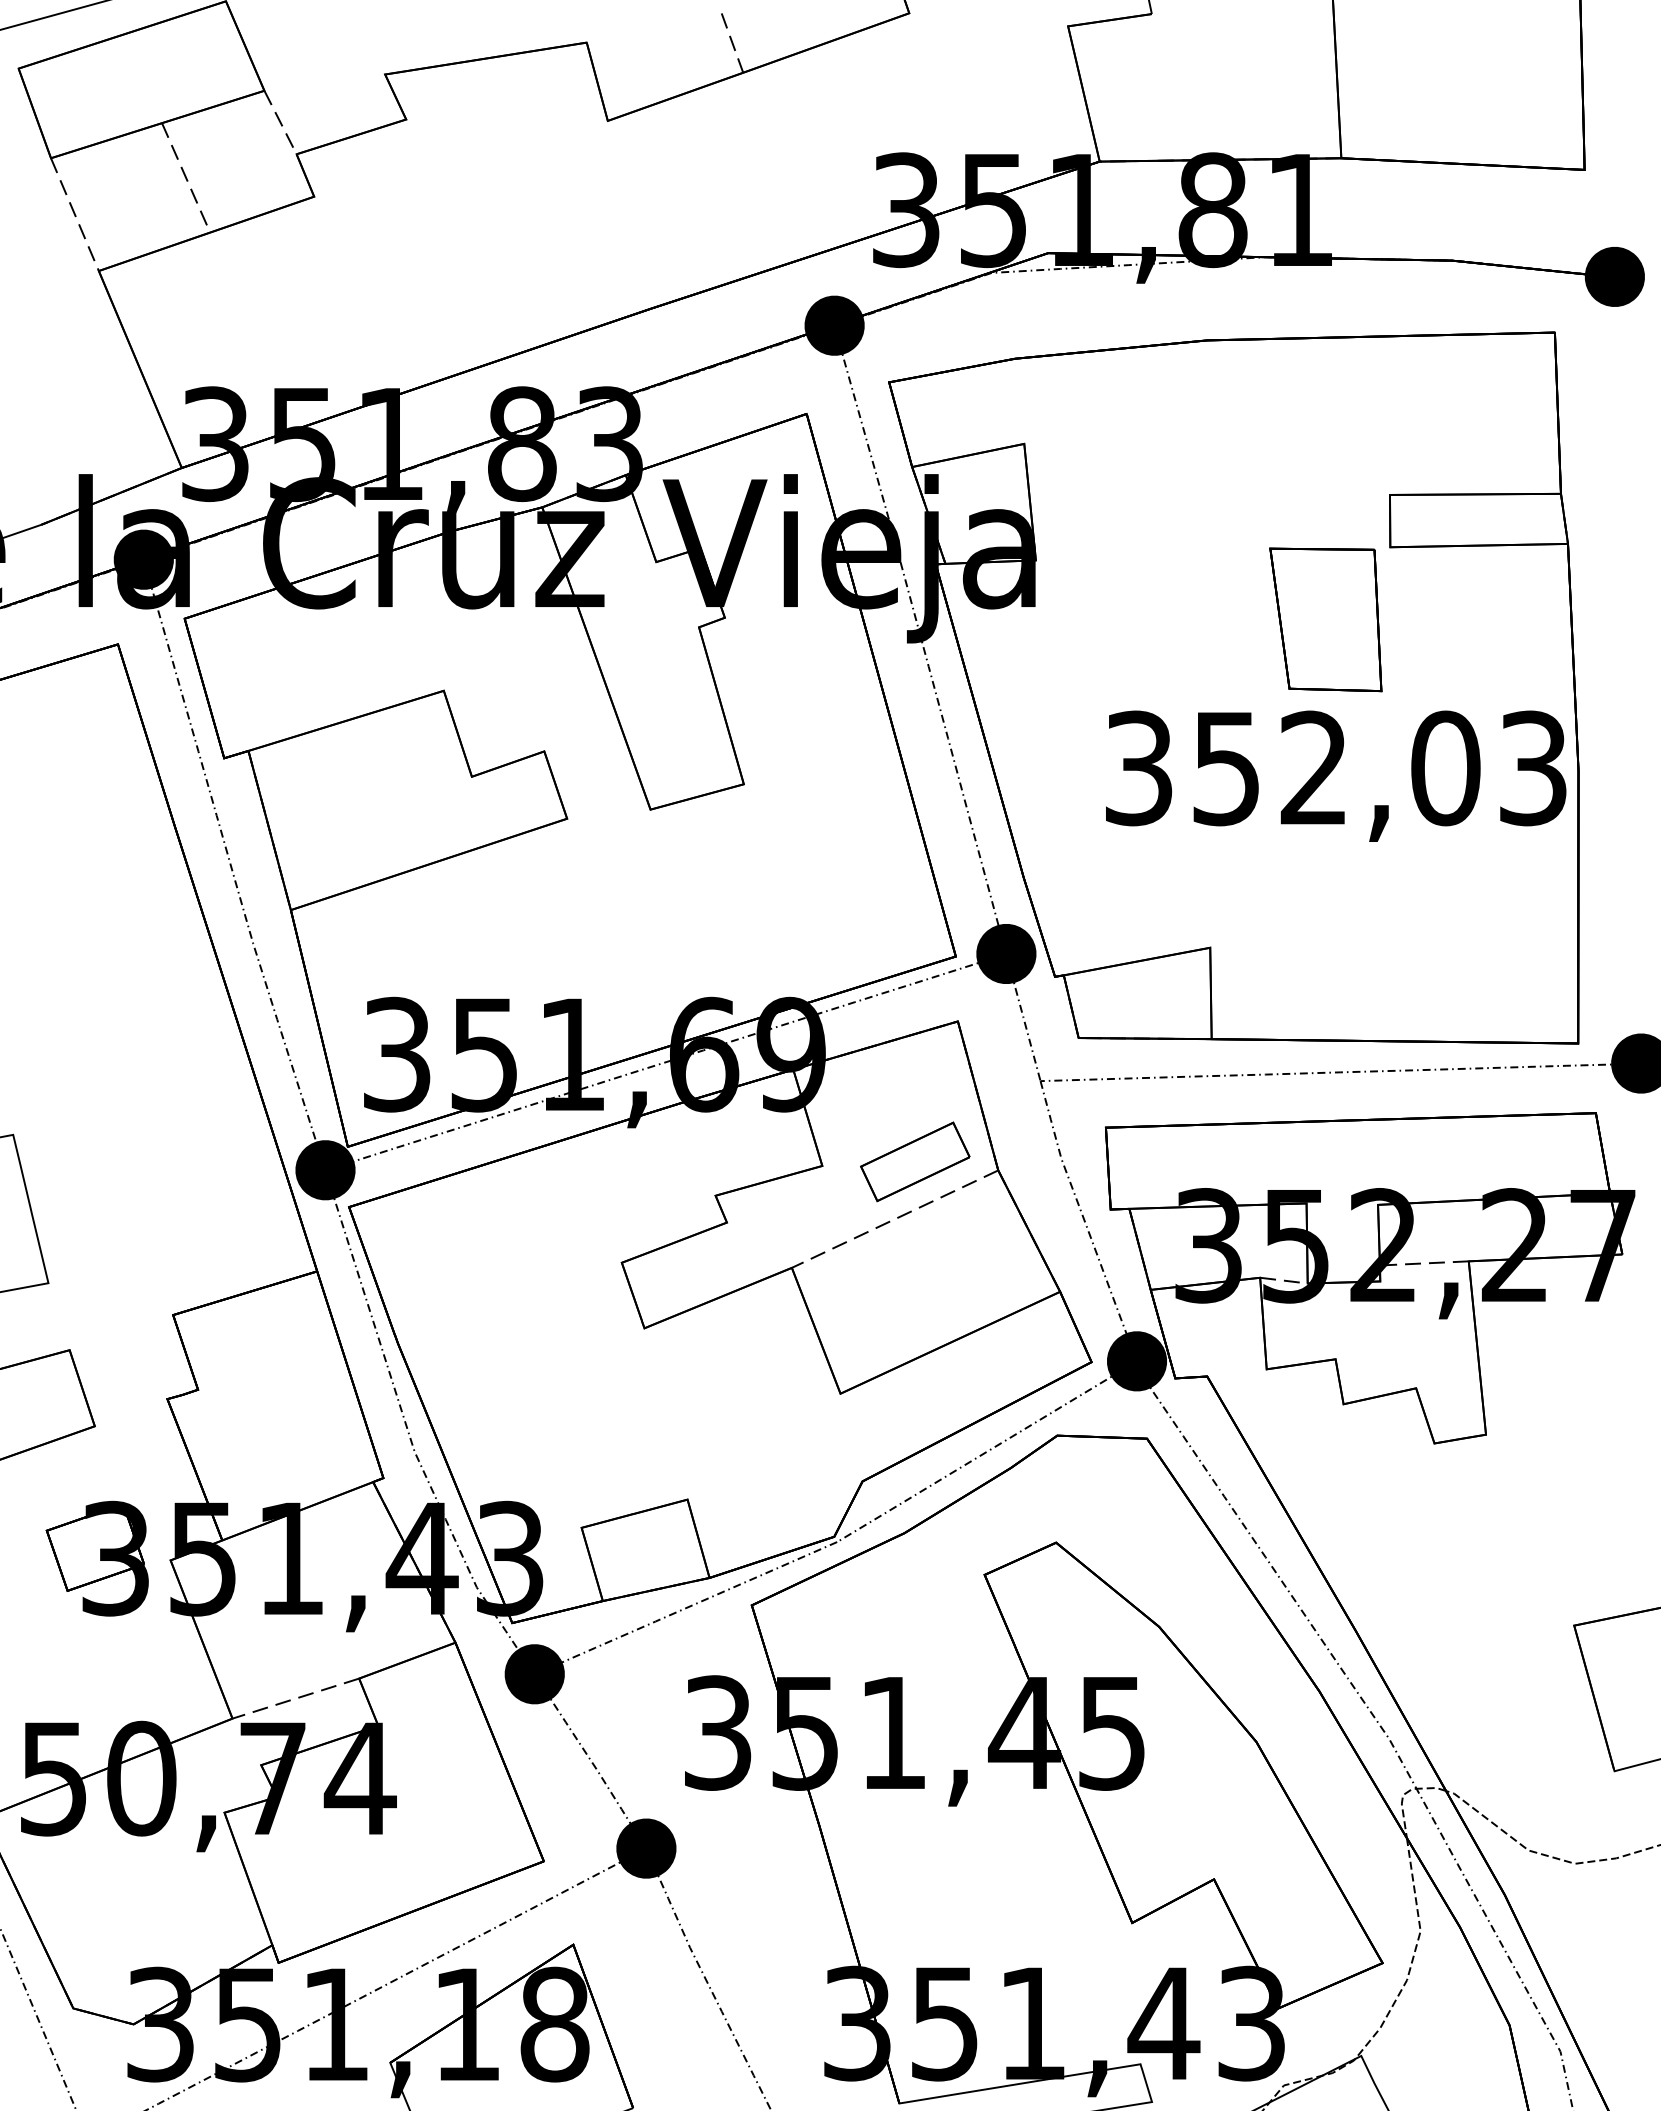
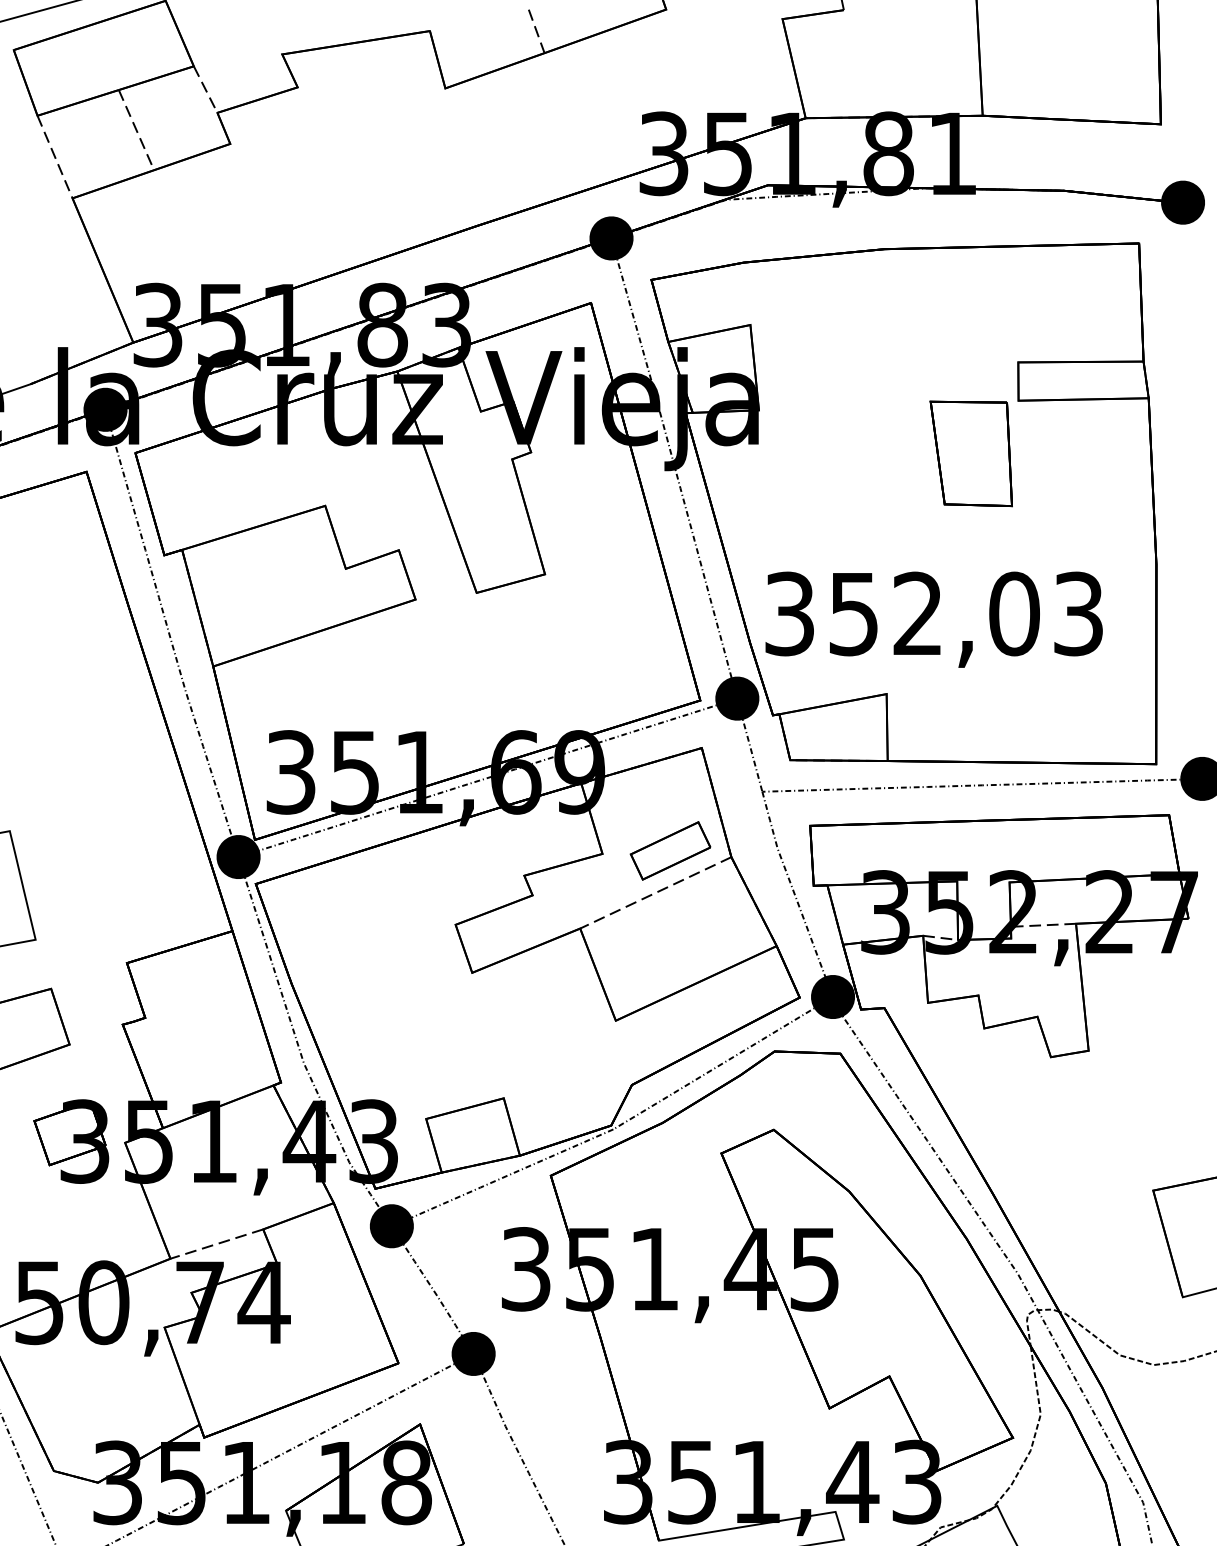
text: (1336, 775) -> (934, 619), moved

